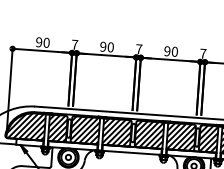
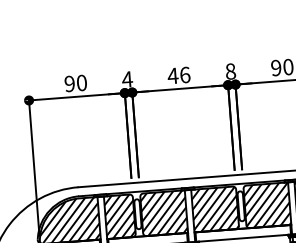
text: (74, 44) -> (126, 79), 7 -> 4
text: (106, 46) -> (178, 74), 90 -> 46
text: (138, 49) -> (229, 71), 7 -> 8

